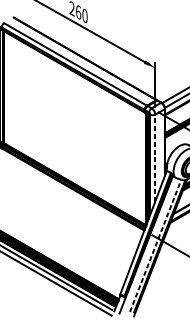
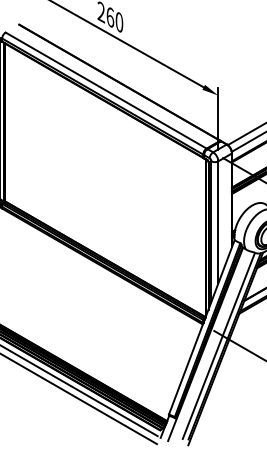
line: (155, 157) -> (218, 221), dashed -> solid
line: (155, 245) -> (218, 345), dashed -> solid

